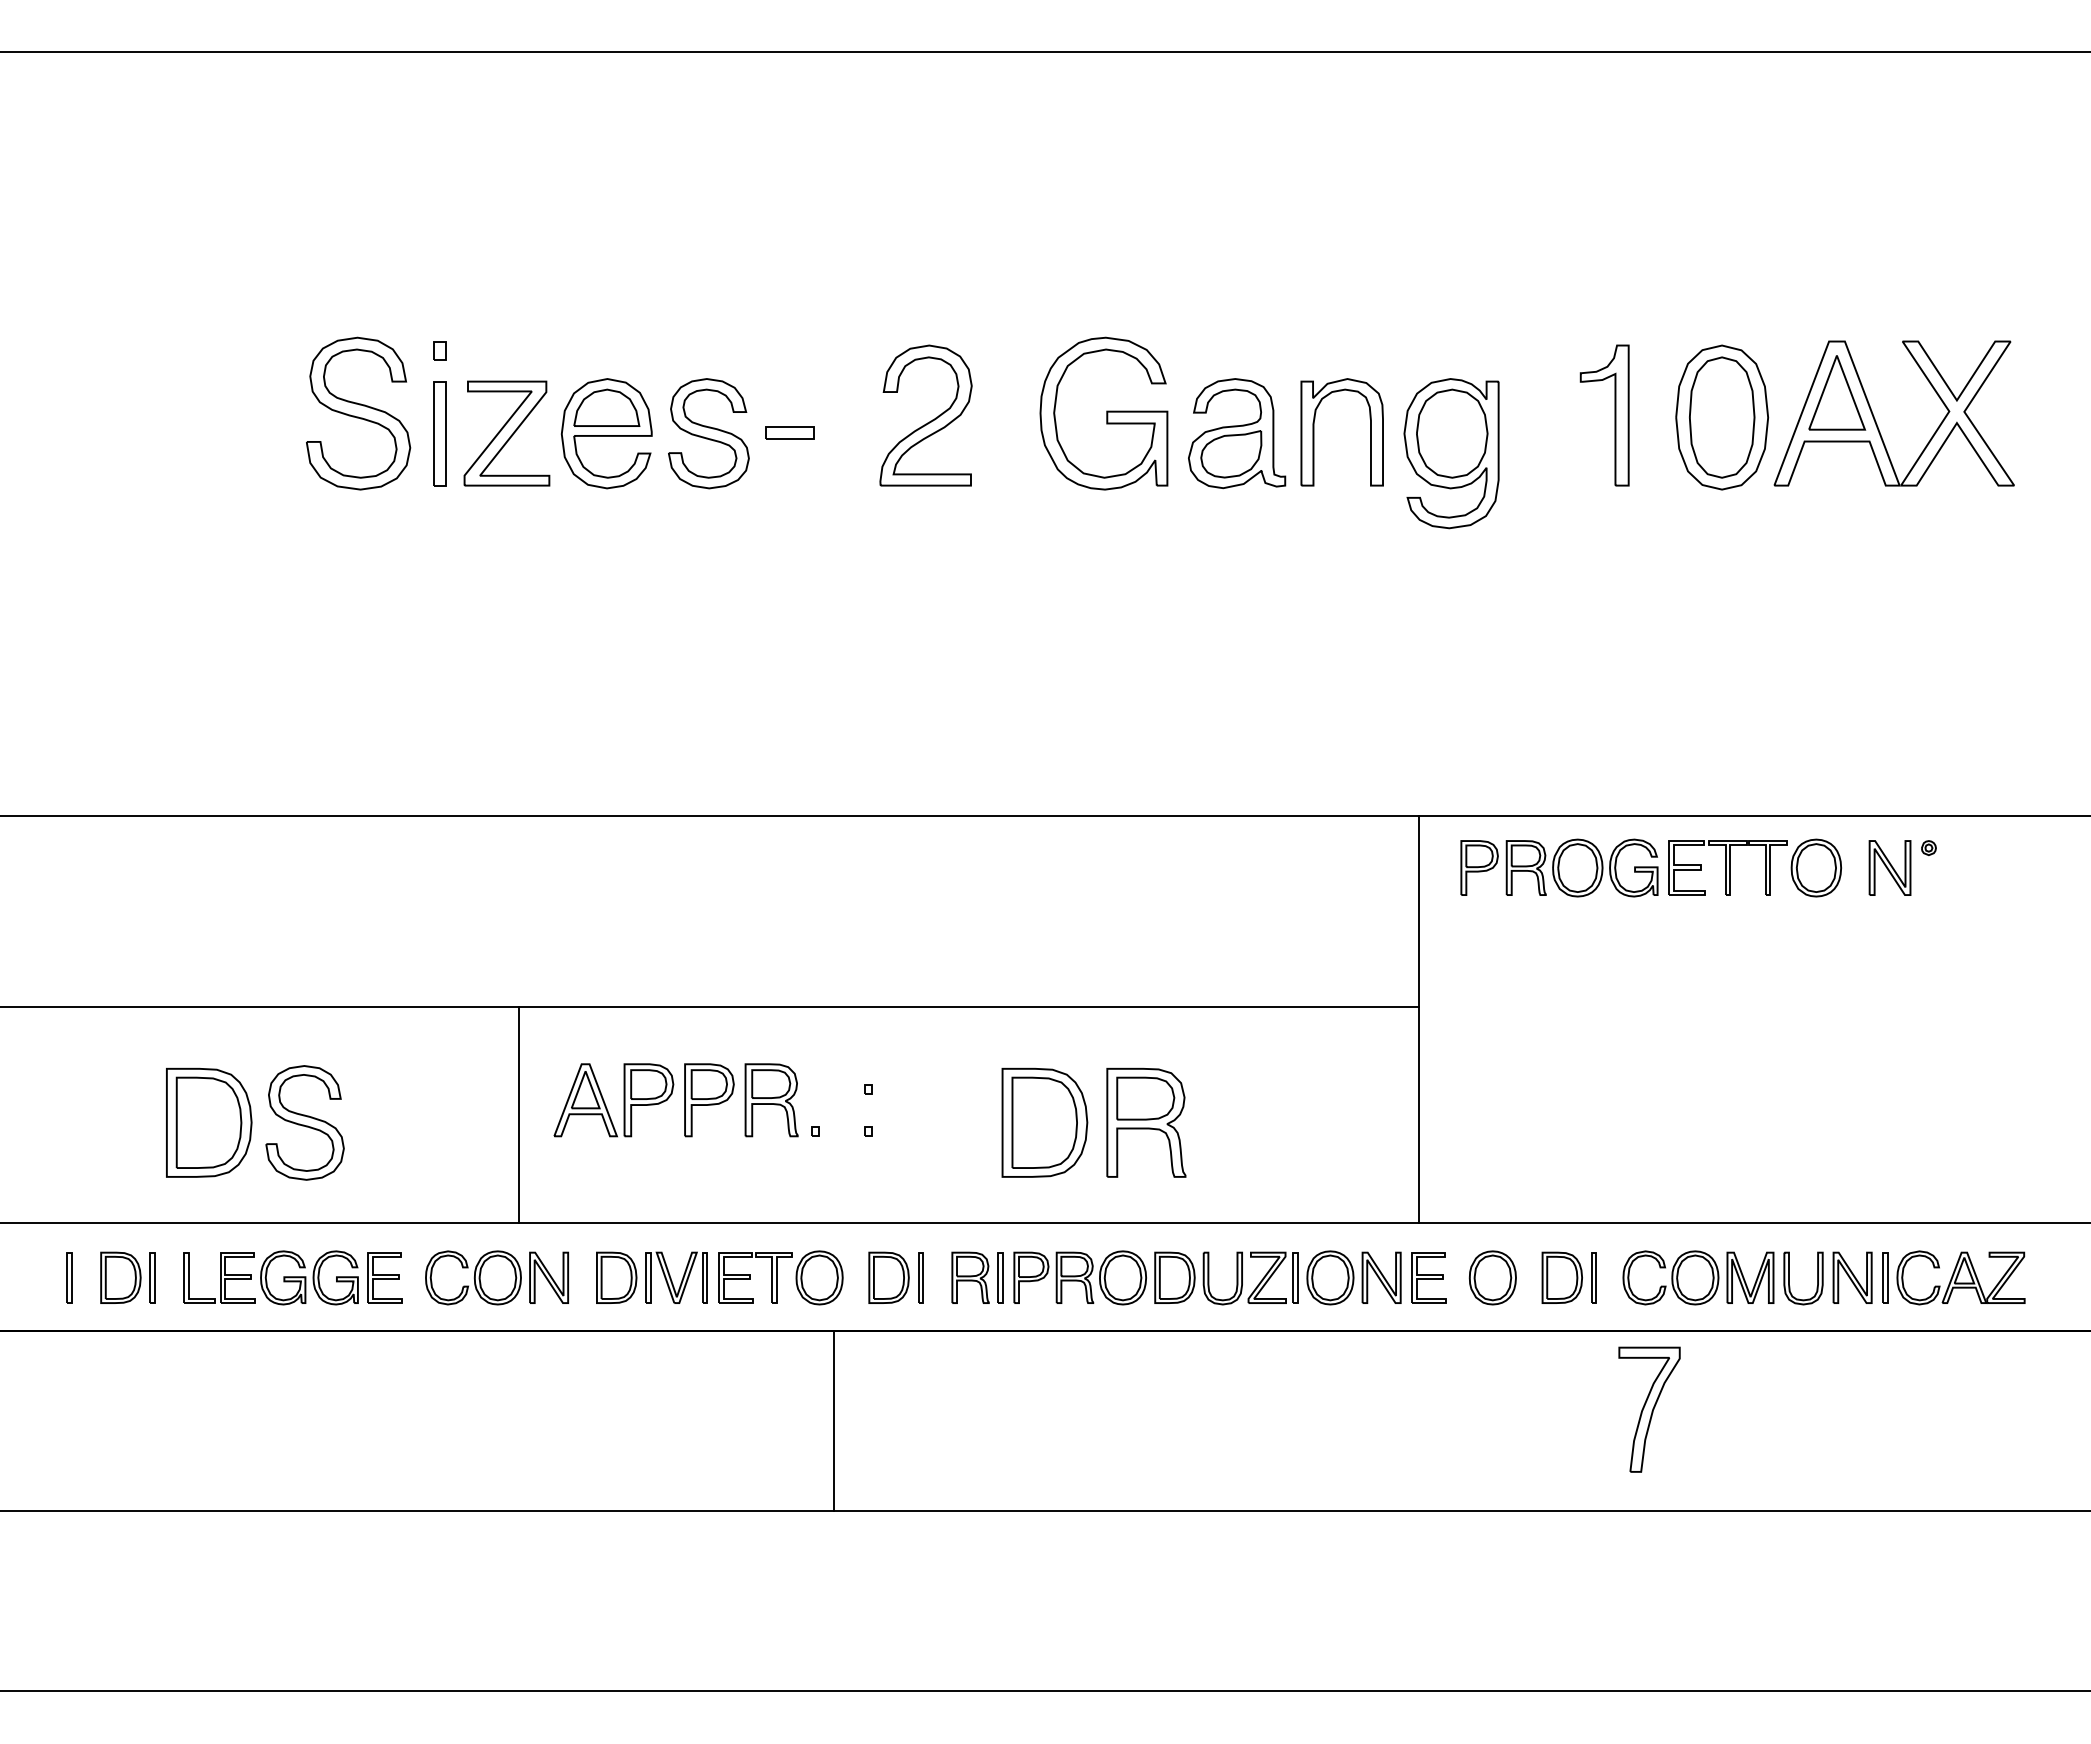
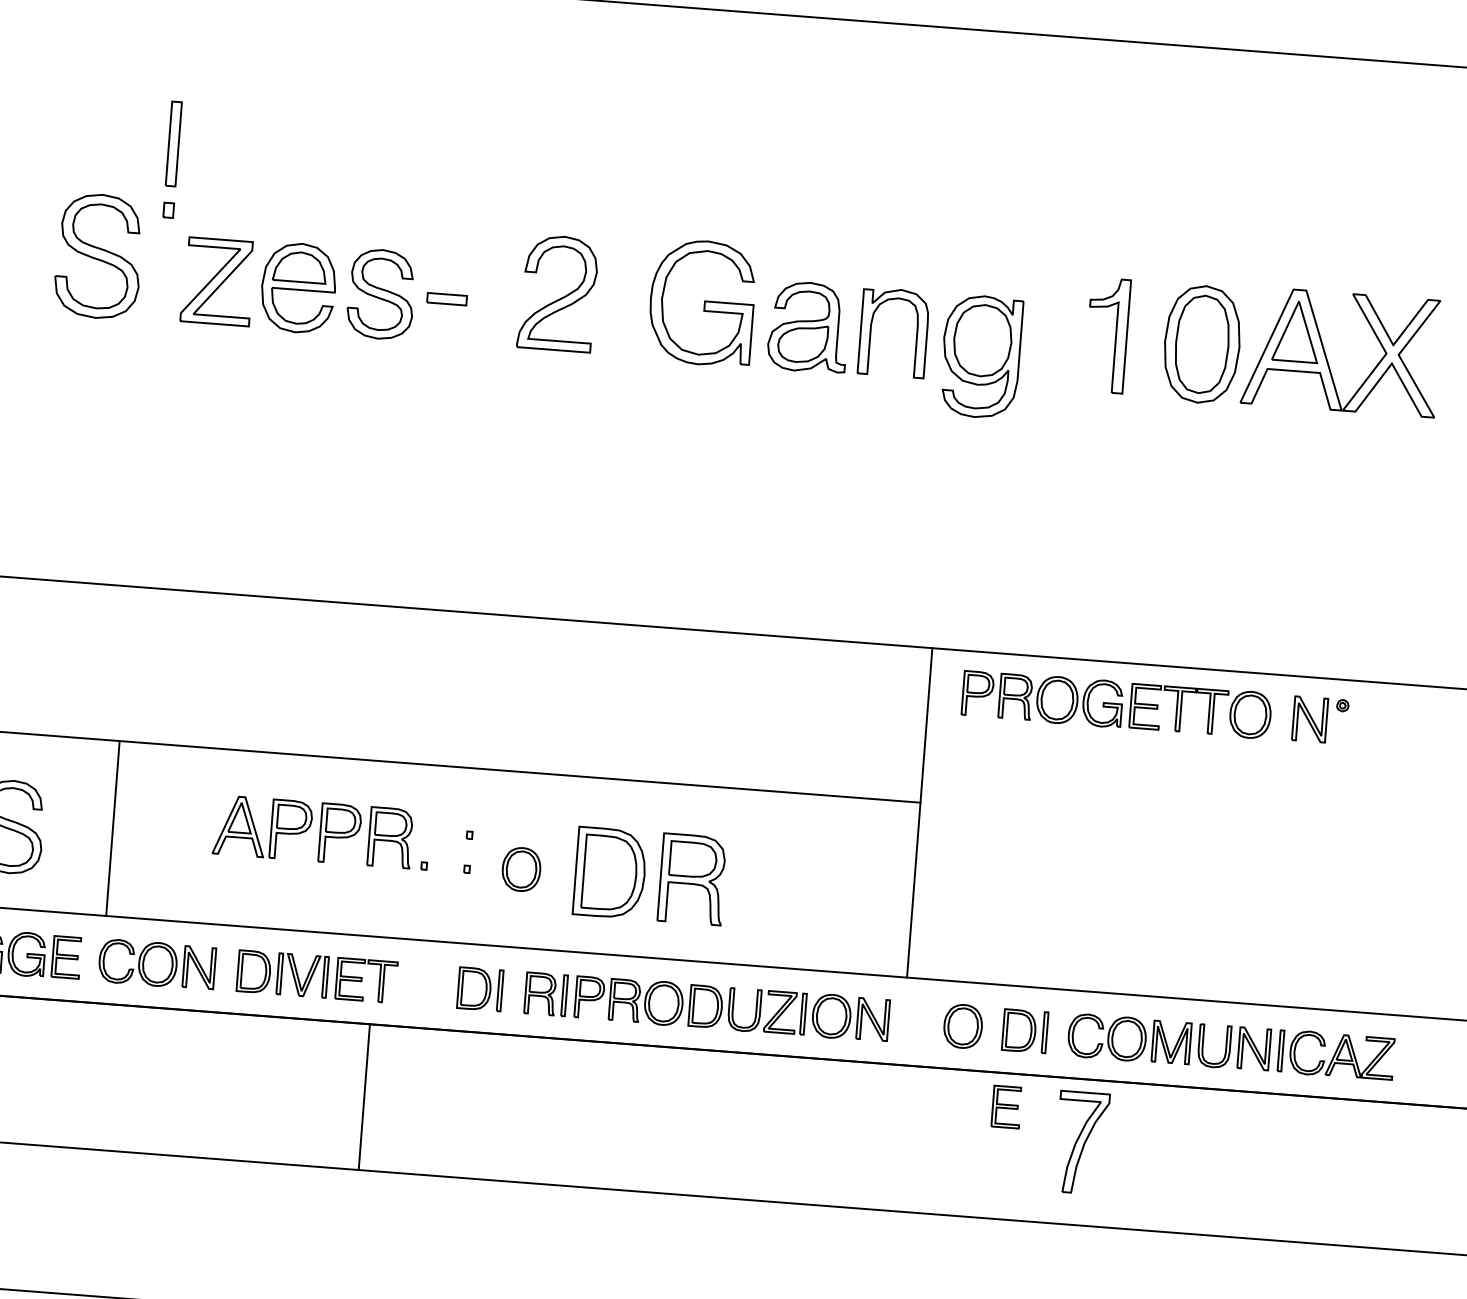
part: (439, 433) -> (173, 143), moved
line: (518, 1115) -> (112, 828), moved
part: (819, 1277) -> (521, 869), moved
part: (1428, 1277) -> (1006, 1106), moved
line: (834, 1421) -> (364, 1097), moved

